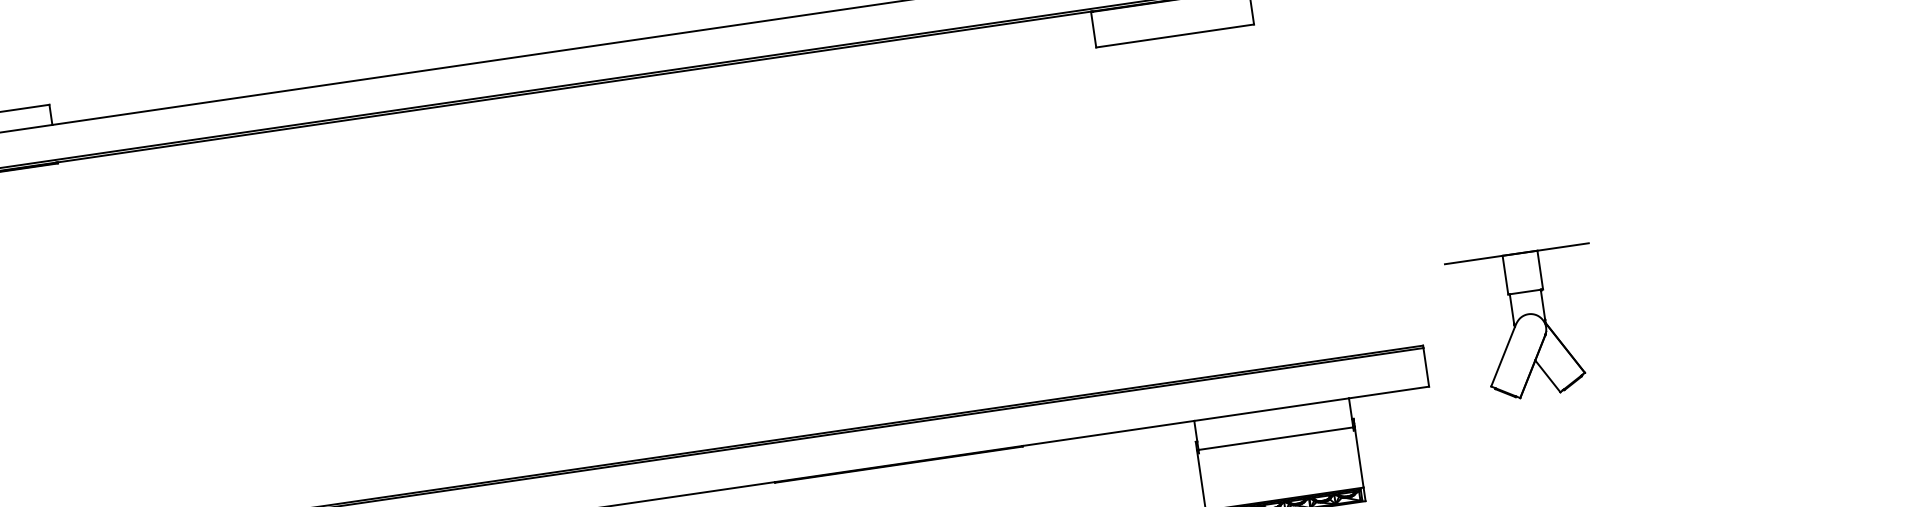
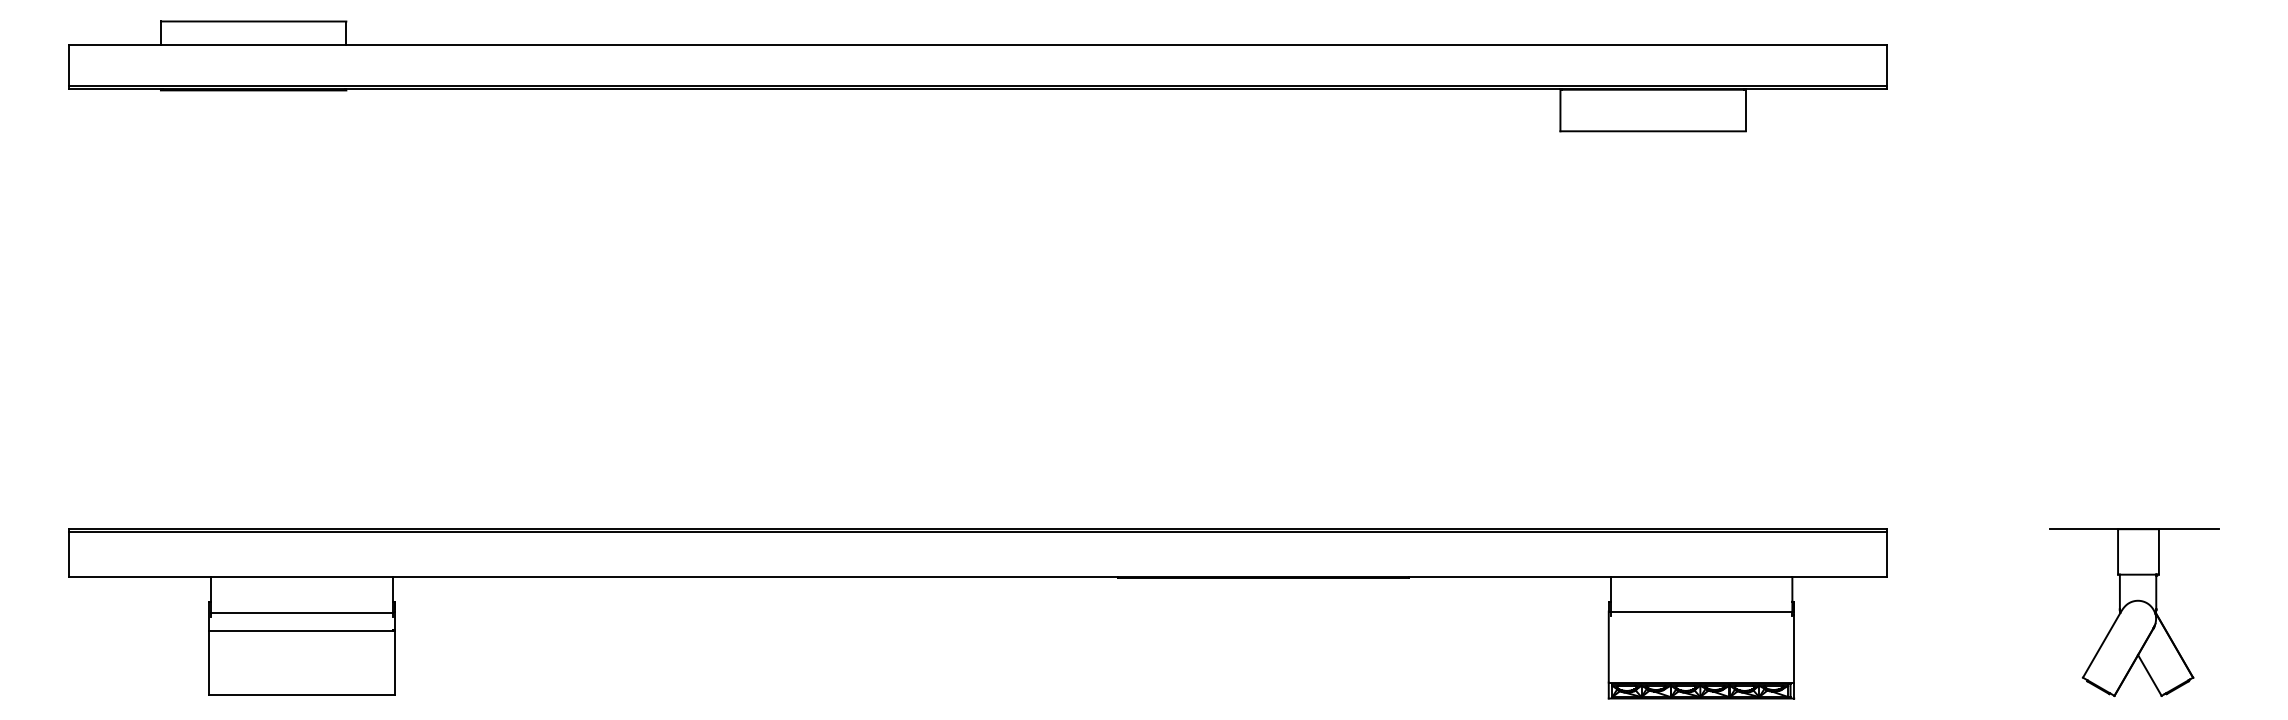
part: (1526, 324) -> (2134, 612), moved

